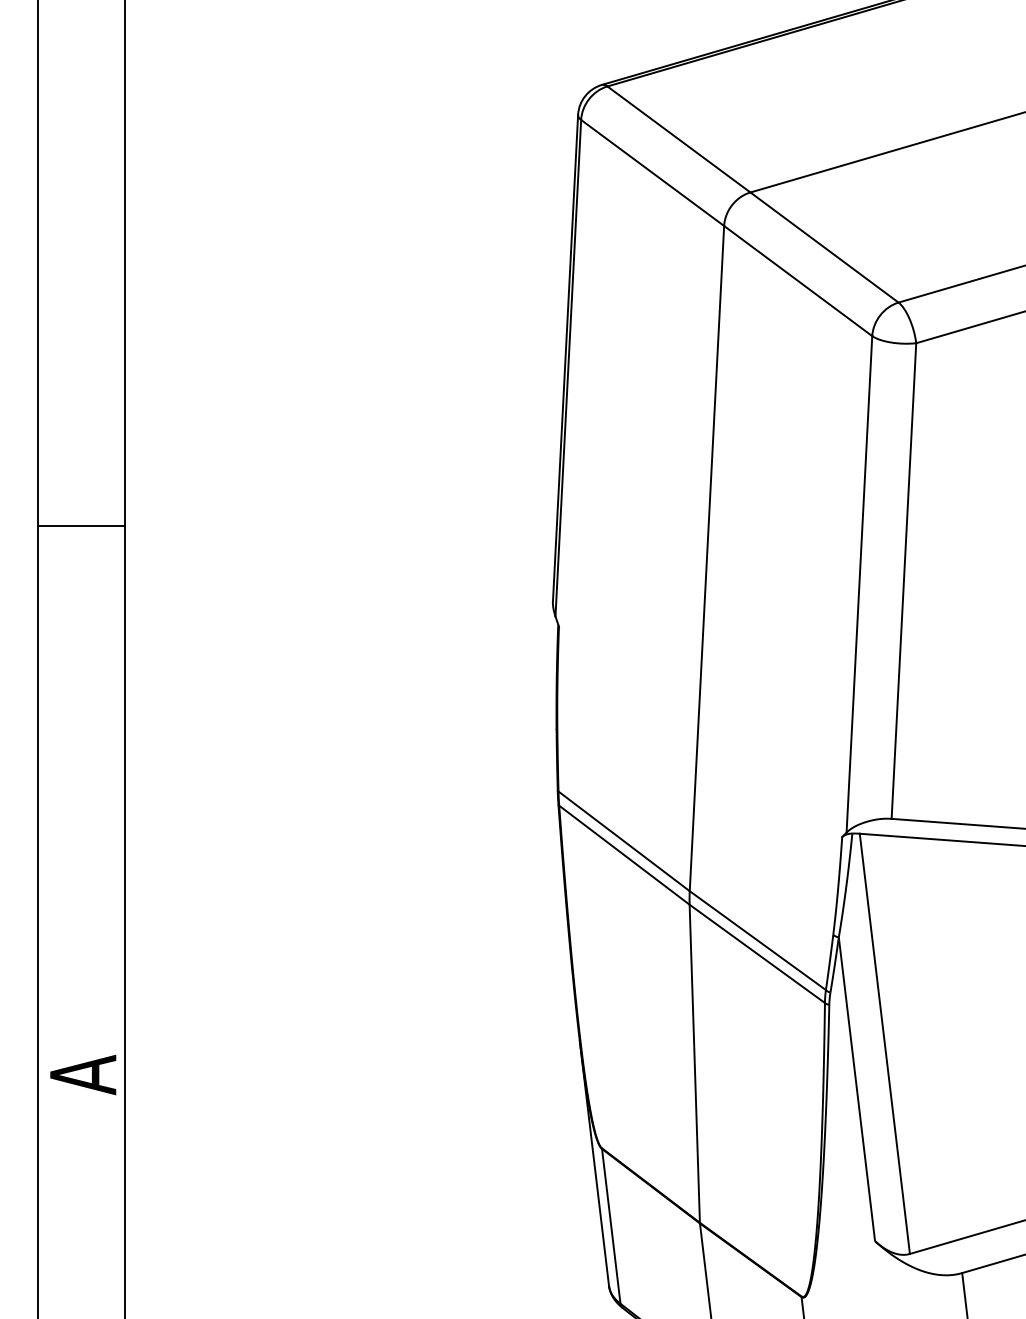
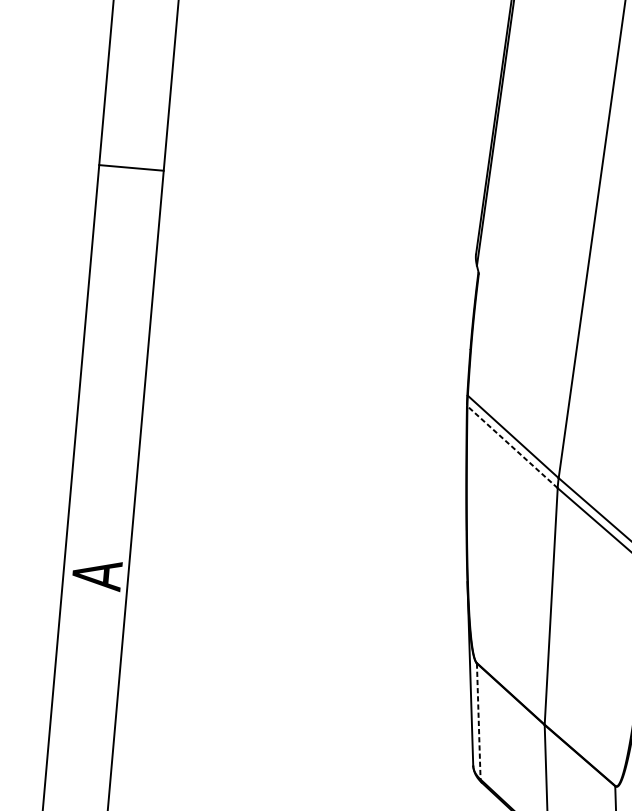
line: (624, 855) -> (512, 447), solid -> dashed
line: (611, 1226) -> (478, 721), solid -> dashed

